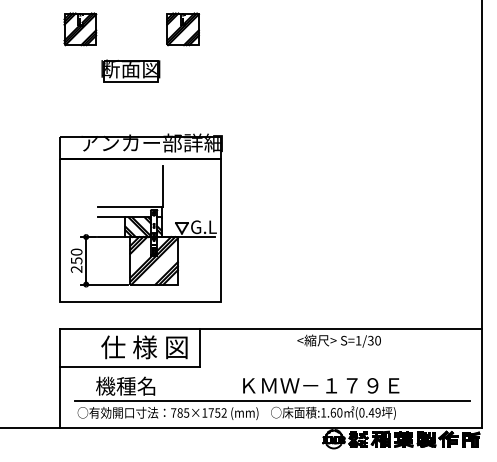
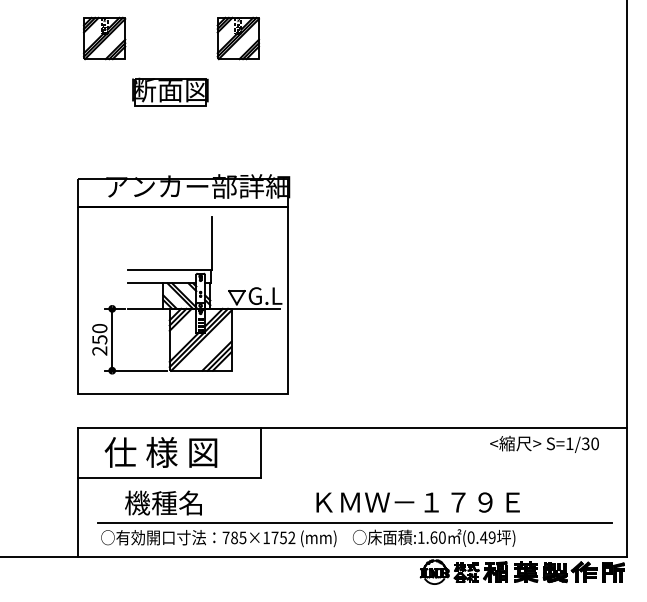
text: (339, 341) -> (544, 444), moved
text: (144, 347) -> (160, 452), moved

